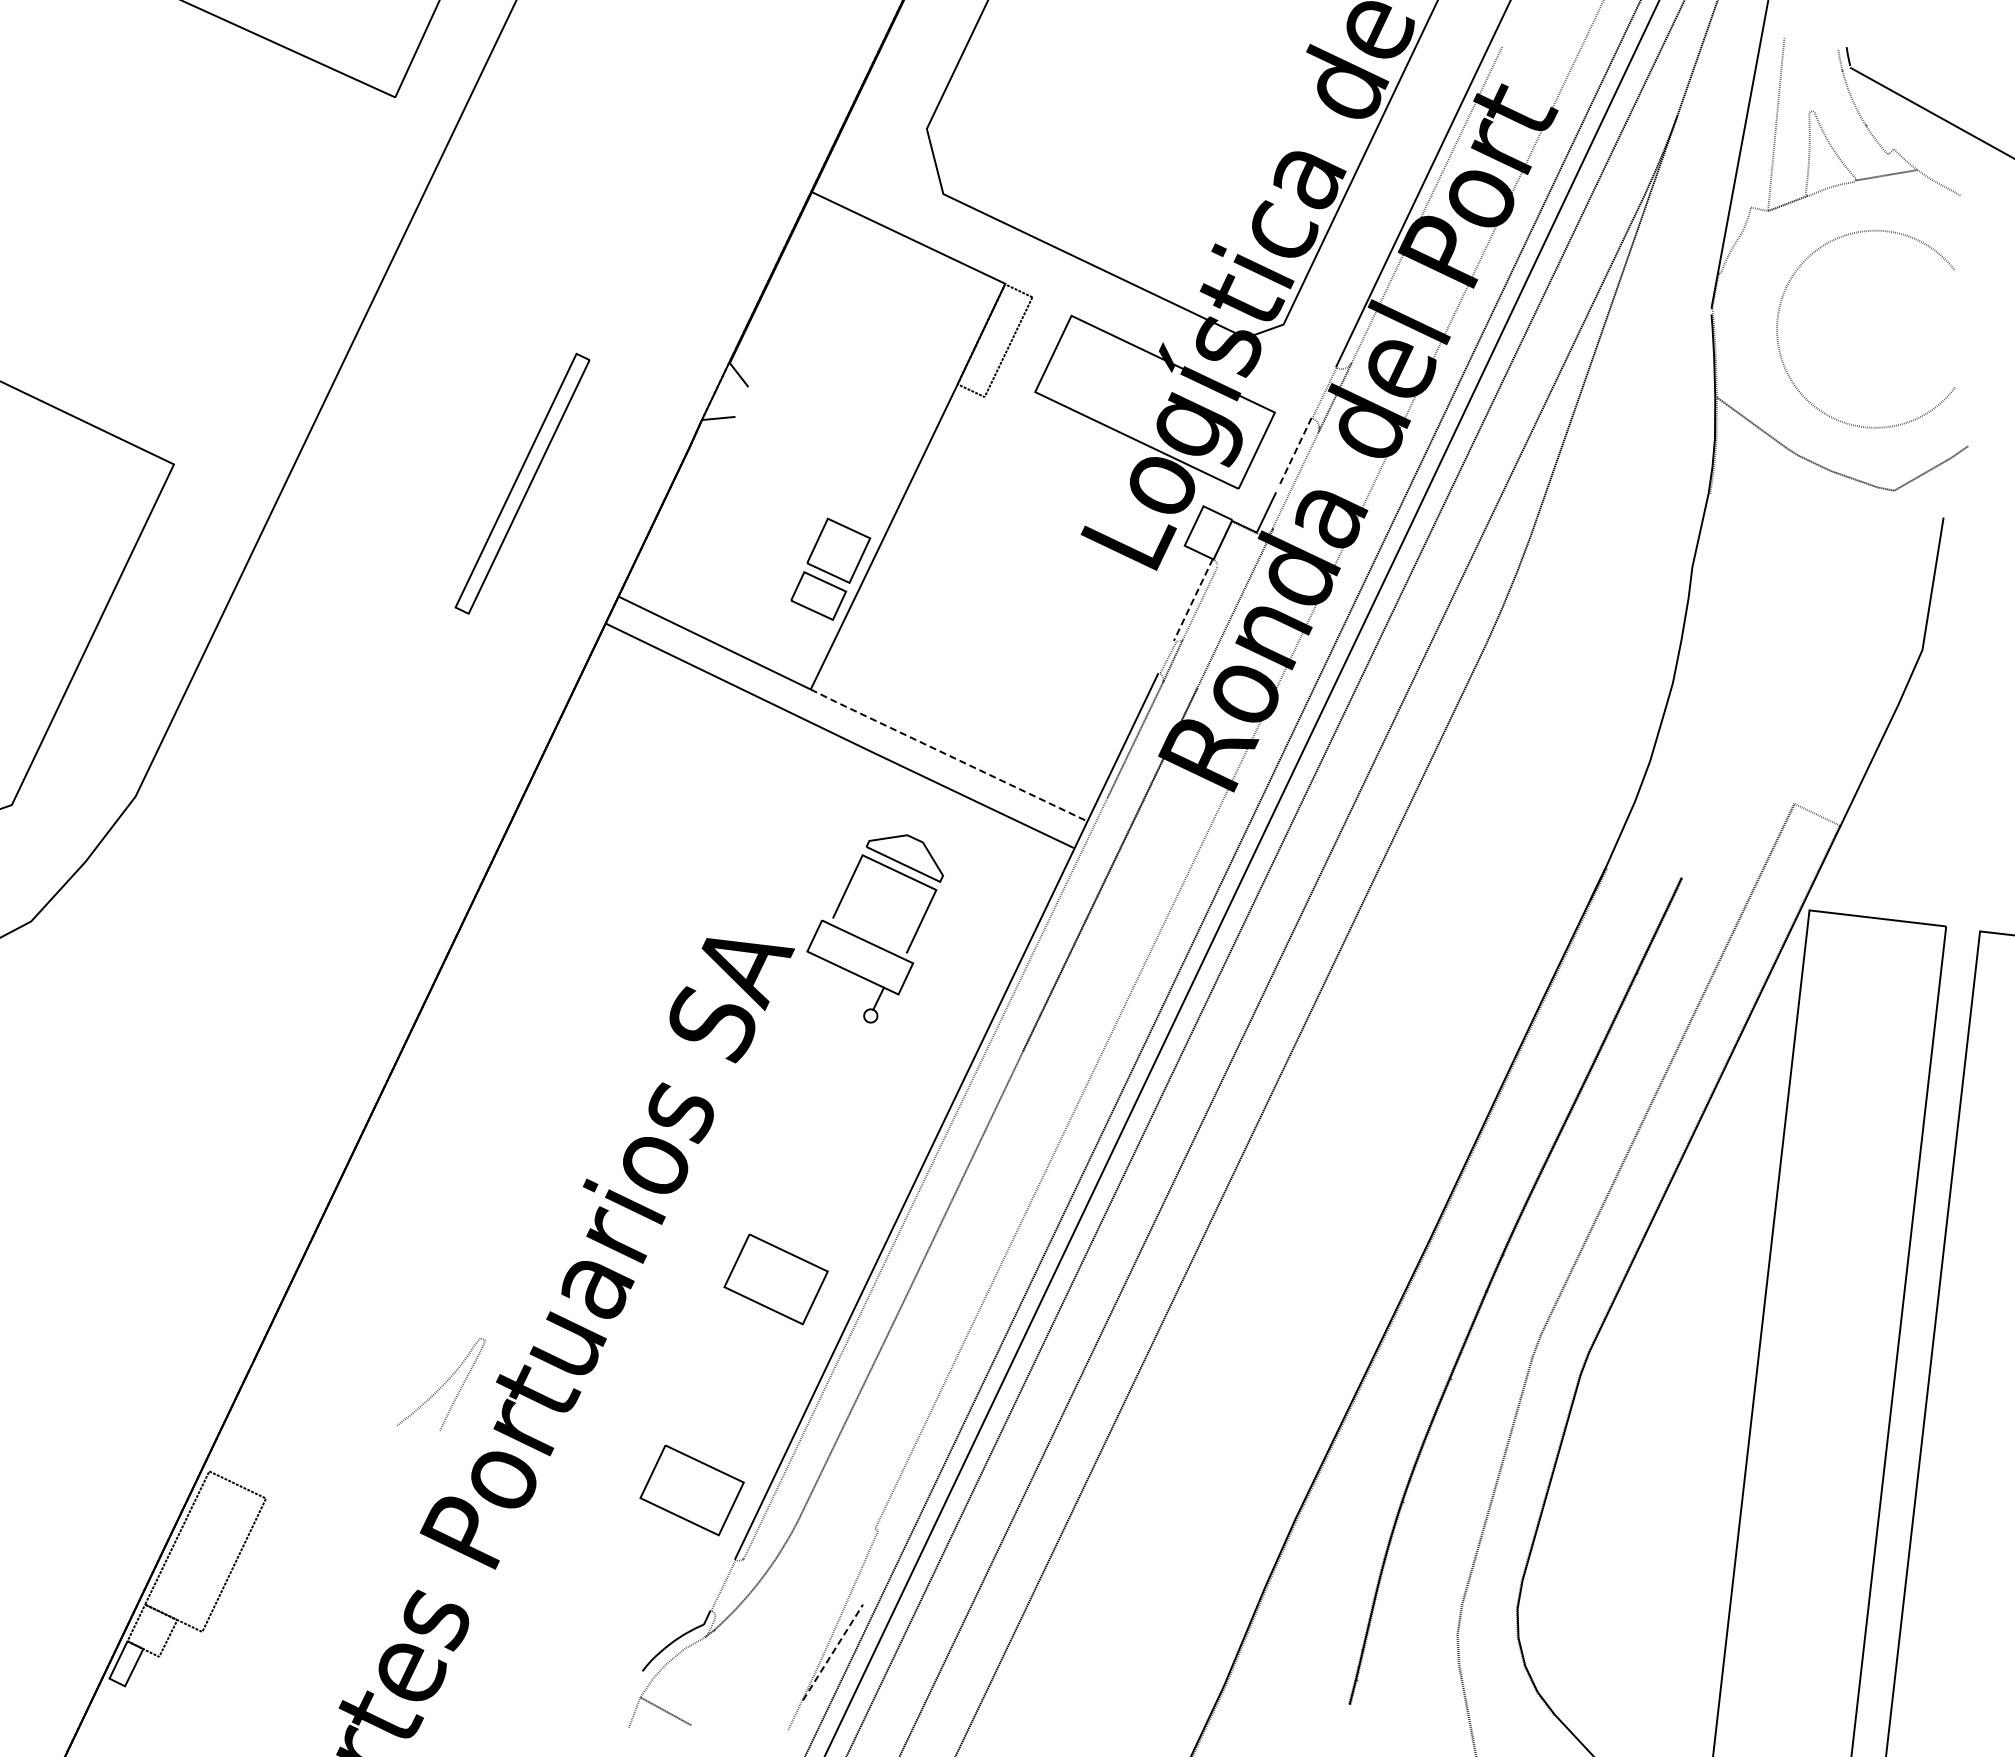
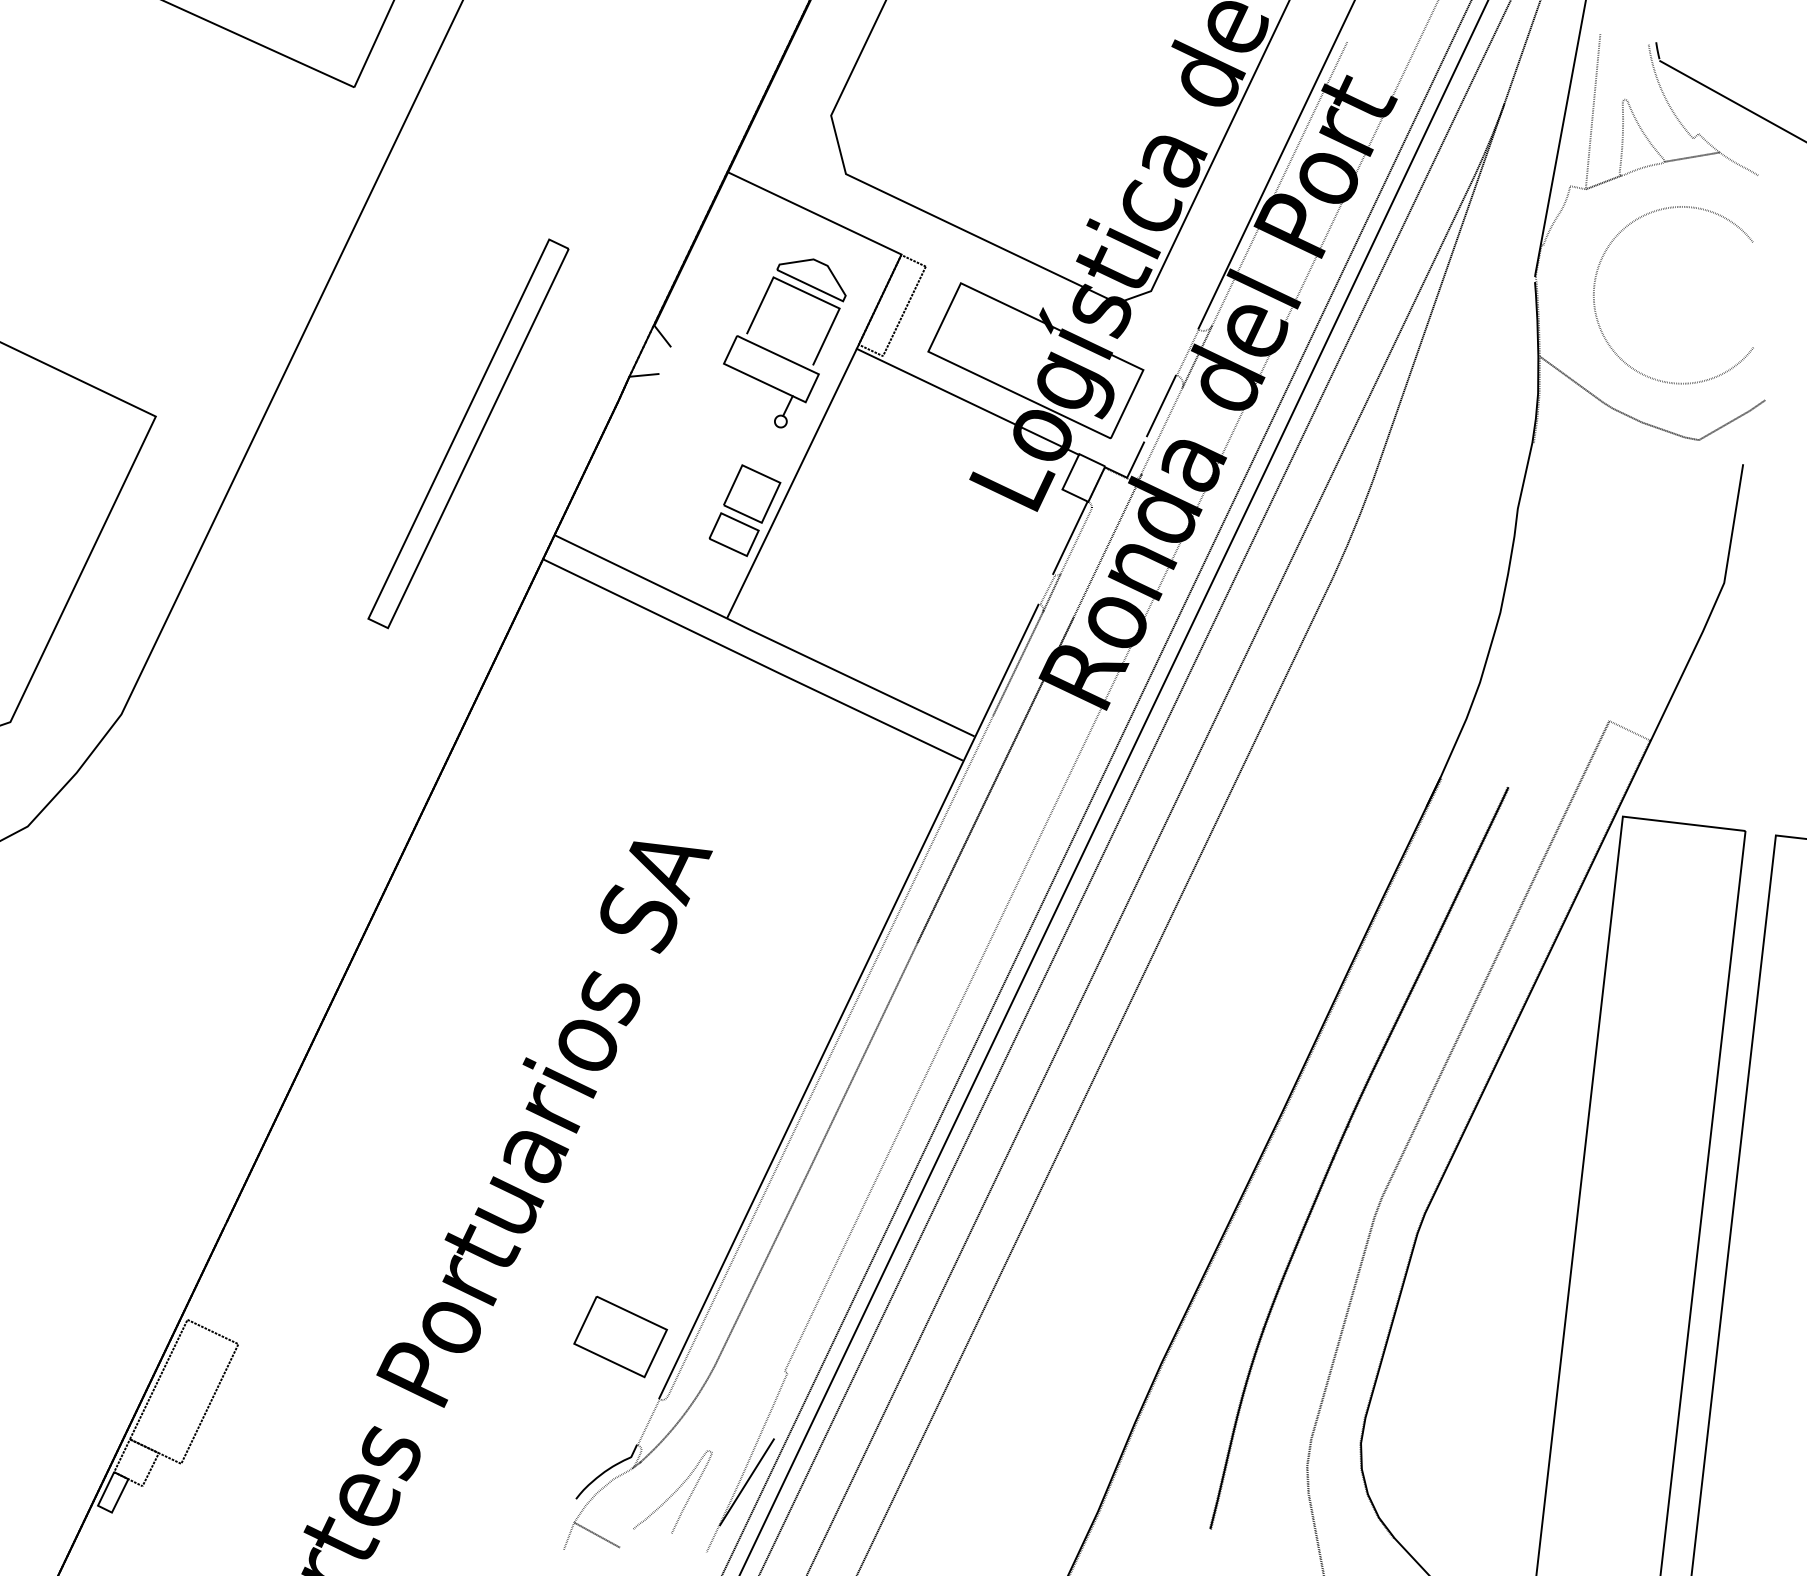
line: (1079, 447) -> (968, 401), added
line: (1294, 453) -> (1160, 406), dashed -> solid
part: (522, 483) -> (468, 433), size x1.67
line: (1192, 601) -> (1069, 539), dashed -> solid
line: (947, 755) -> (849, 677), dashed -> solid
part: (867, 940) -> (777, 353), moved
part: (775, 1279) -> (695, 1147), removed
curve: (442, 1384) -> (673, 1492), moved
line: (833, 1652) -> (747, 1482), dashed -> solid

